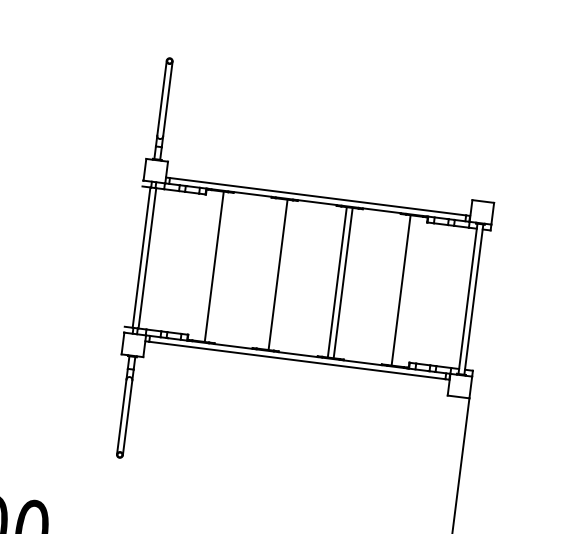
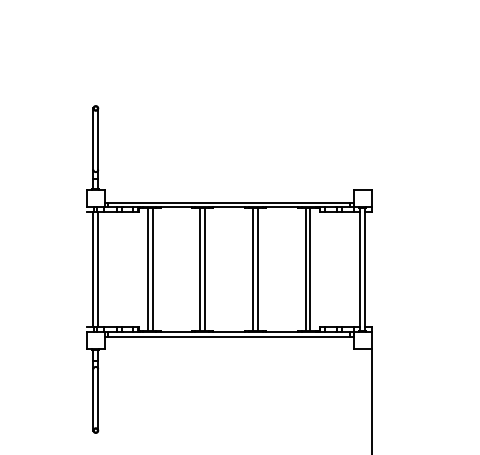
line: (207, 265) -> (147, 269), added
line: (272, 274) -> (200, 269), added
line: (407, 291) -> (310, 269), added

